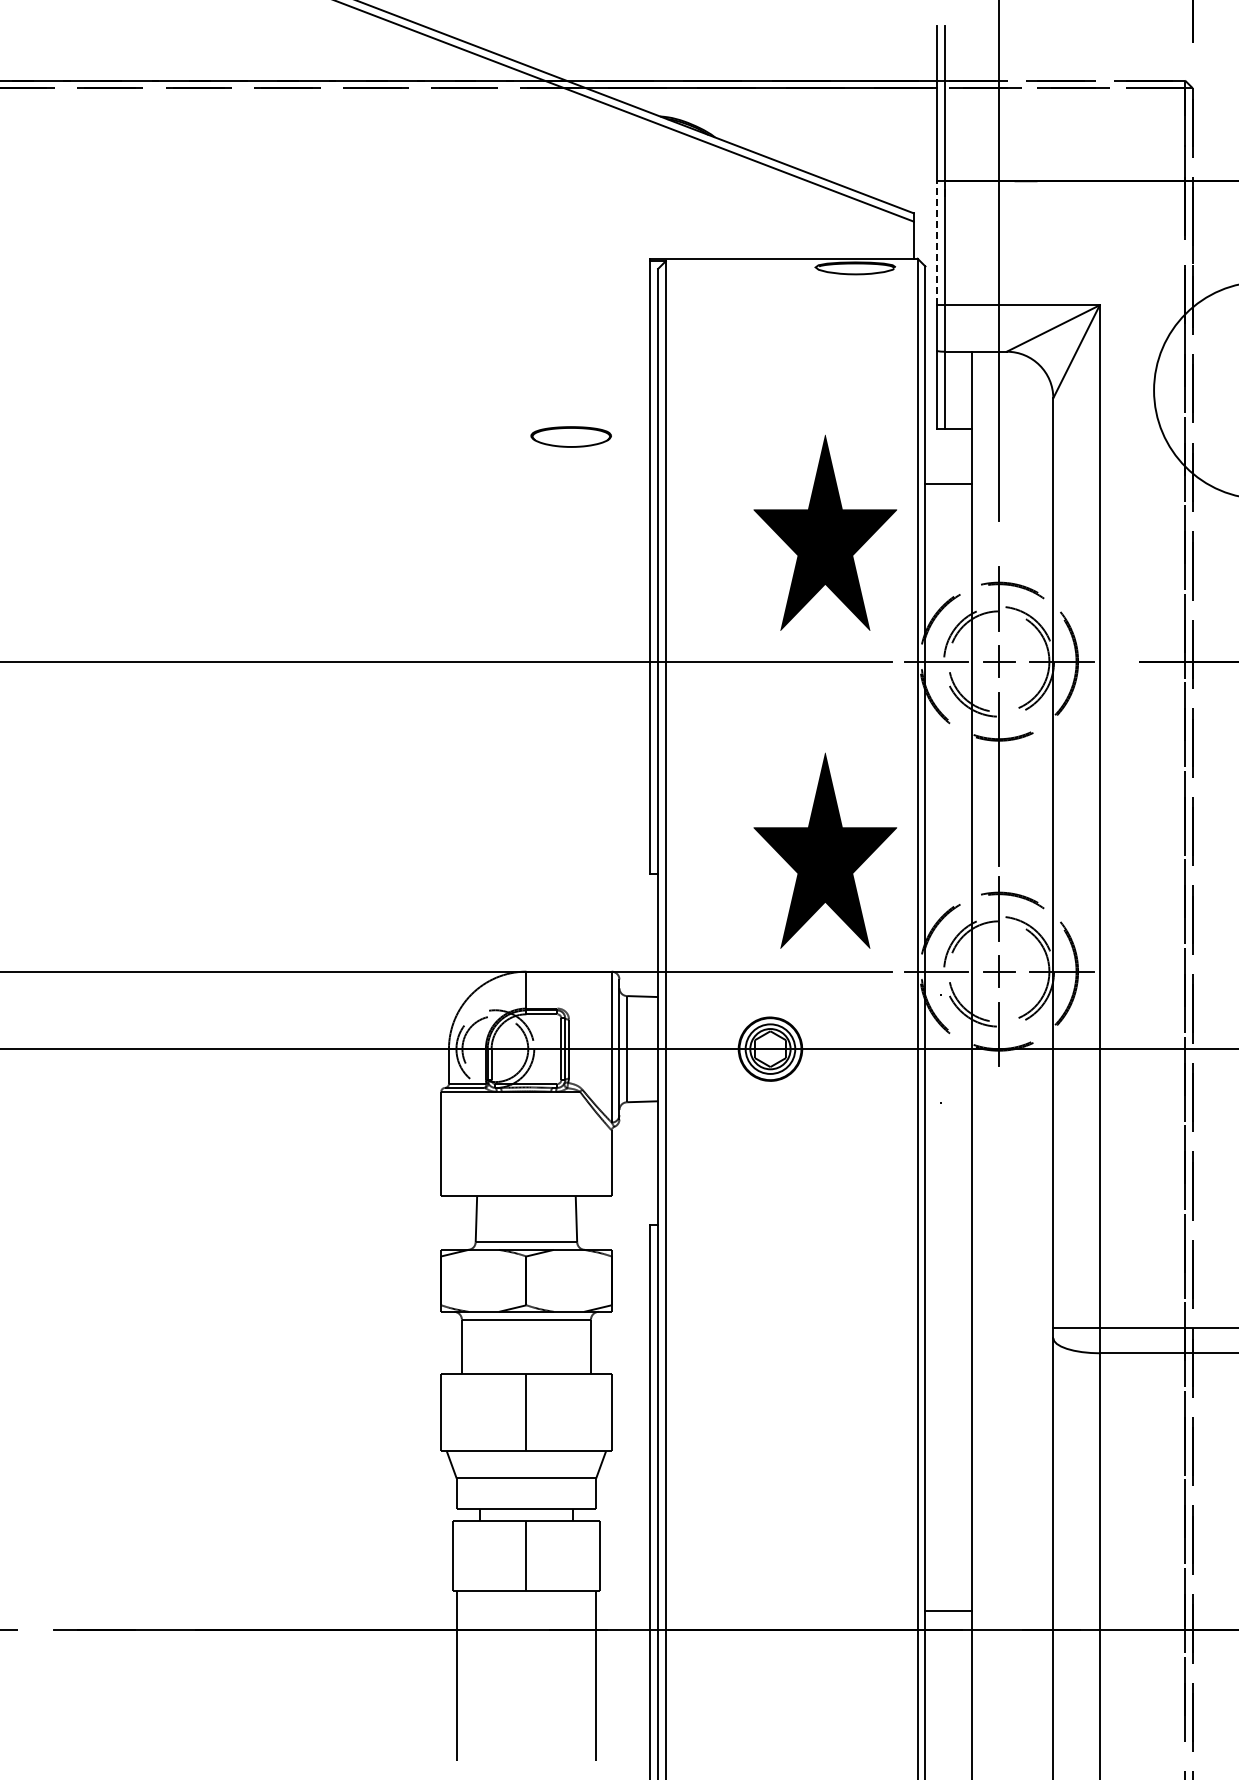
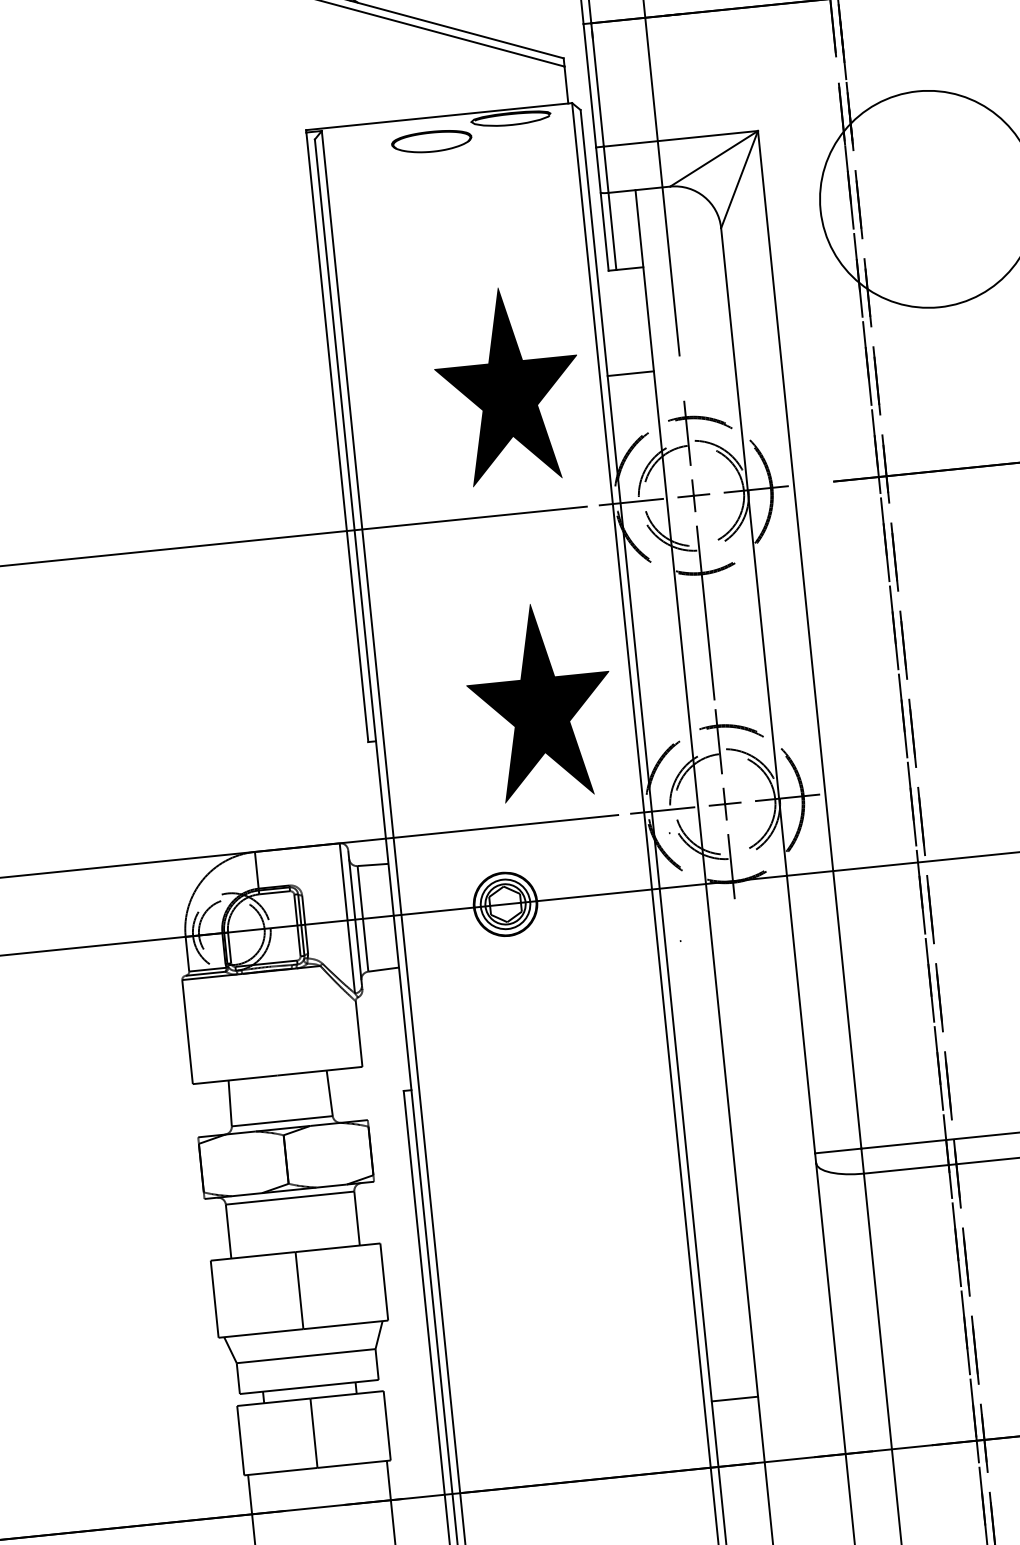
line: (937, 243) -> (590, 85), dashed -> solid
part: (570, 436) -> (431, 141), moved
line: (948, 483) -> (630, 373), moved
line: (948, 1611) -> (734, 1399), moved

